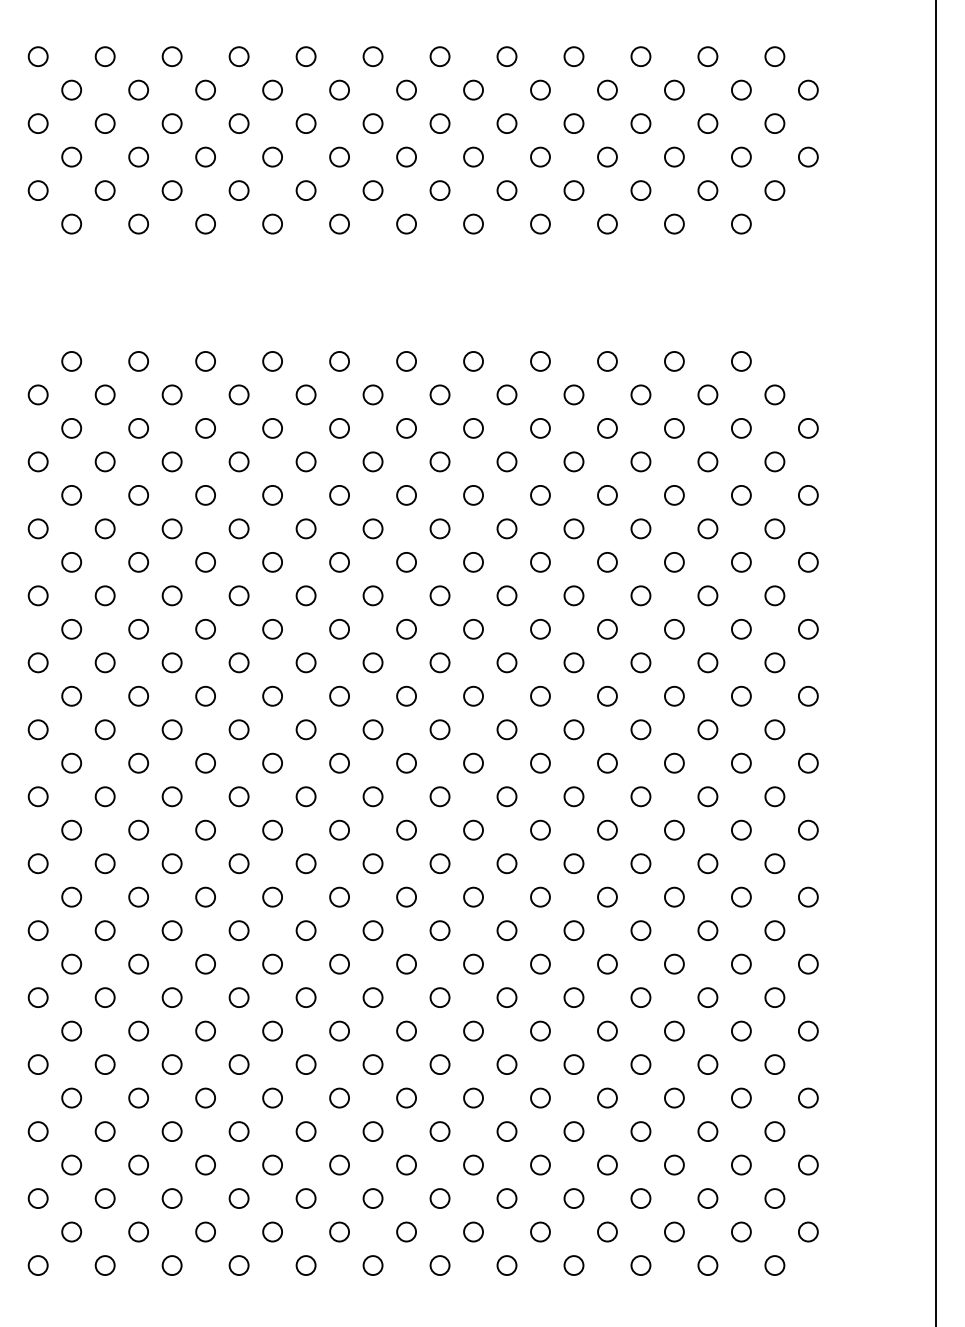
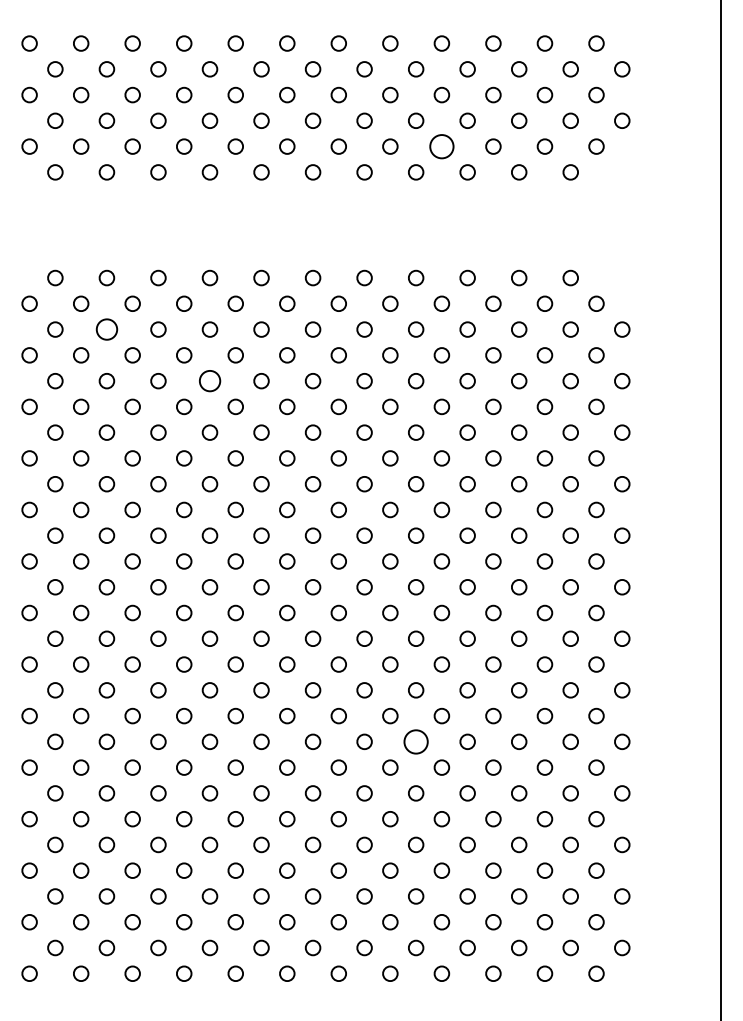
circle: (573, 190) -> (441, 146), size x1.6
circle: (138, 428) -> (106, 329), size x1.4
circle: (272, 495) -> (209, 381), size x1.4
circle: (540, 963) -> (416, 741), size x1.6

